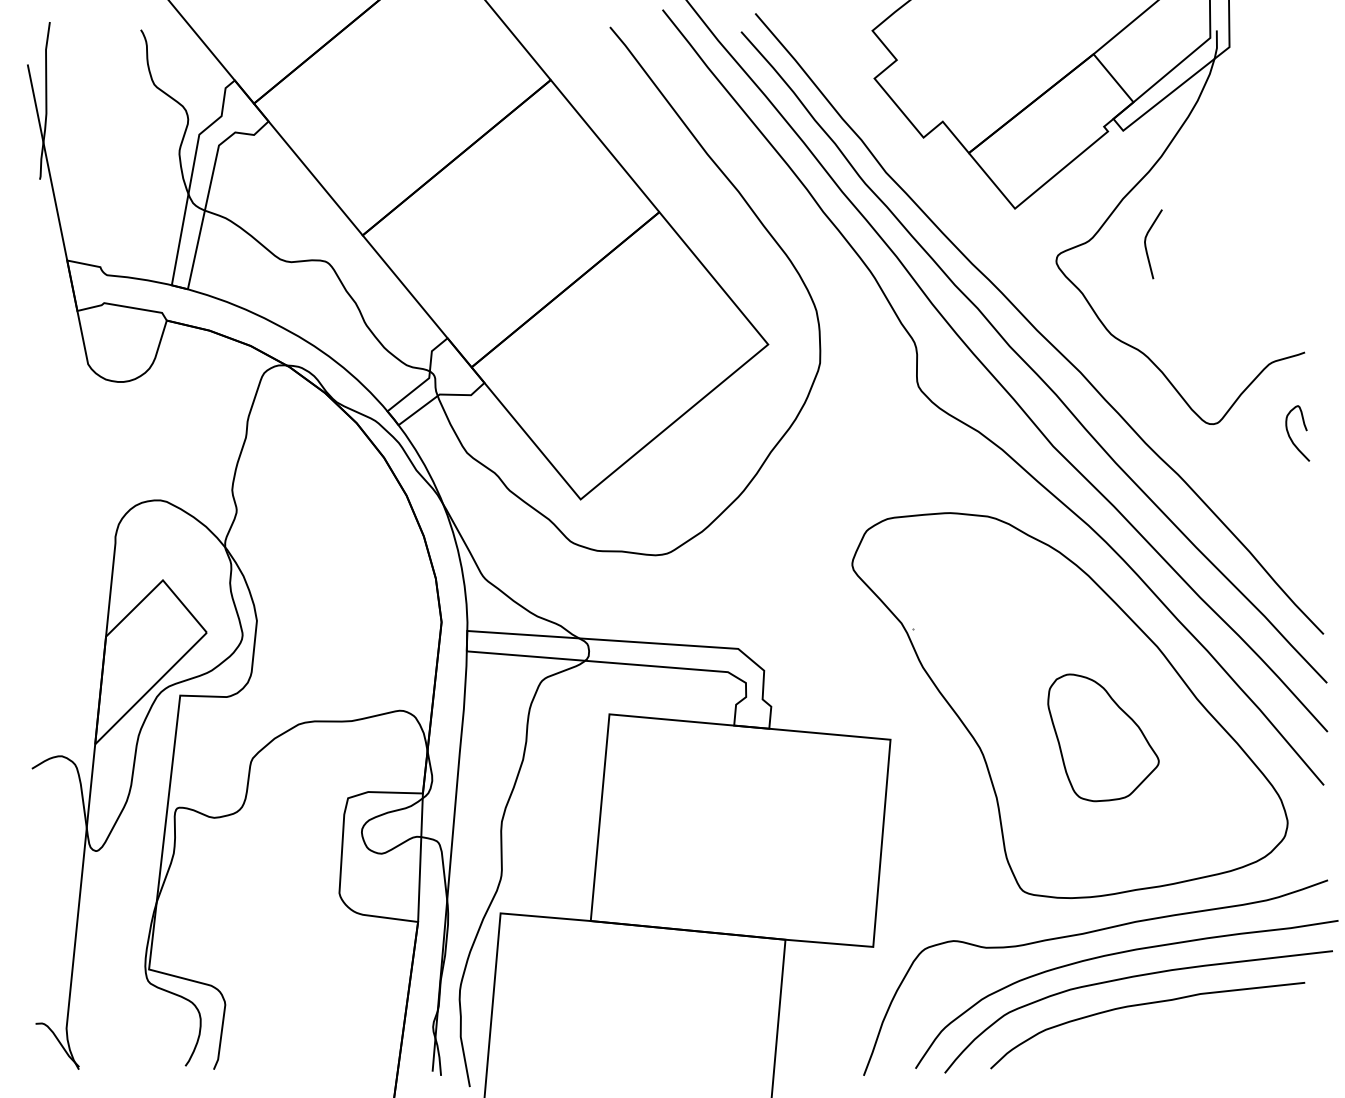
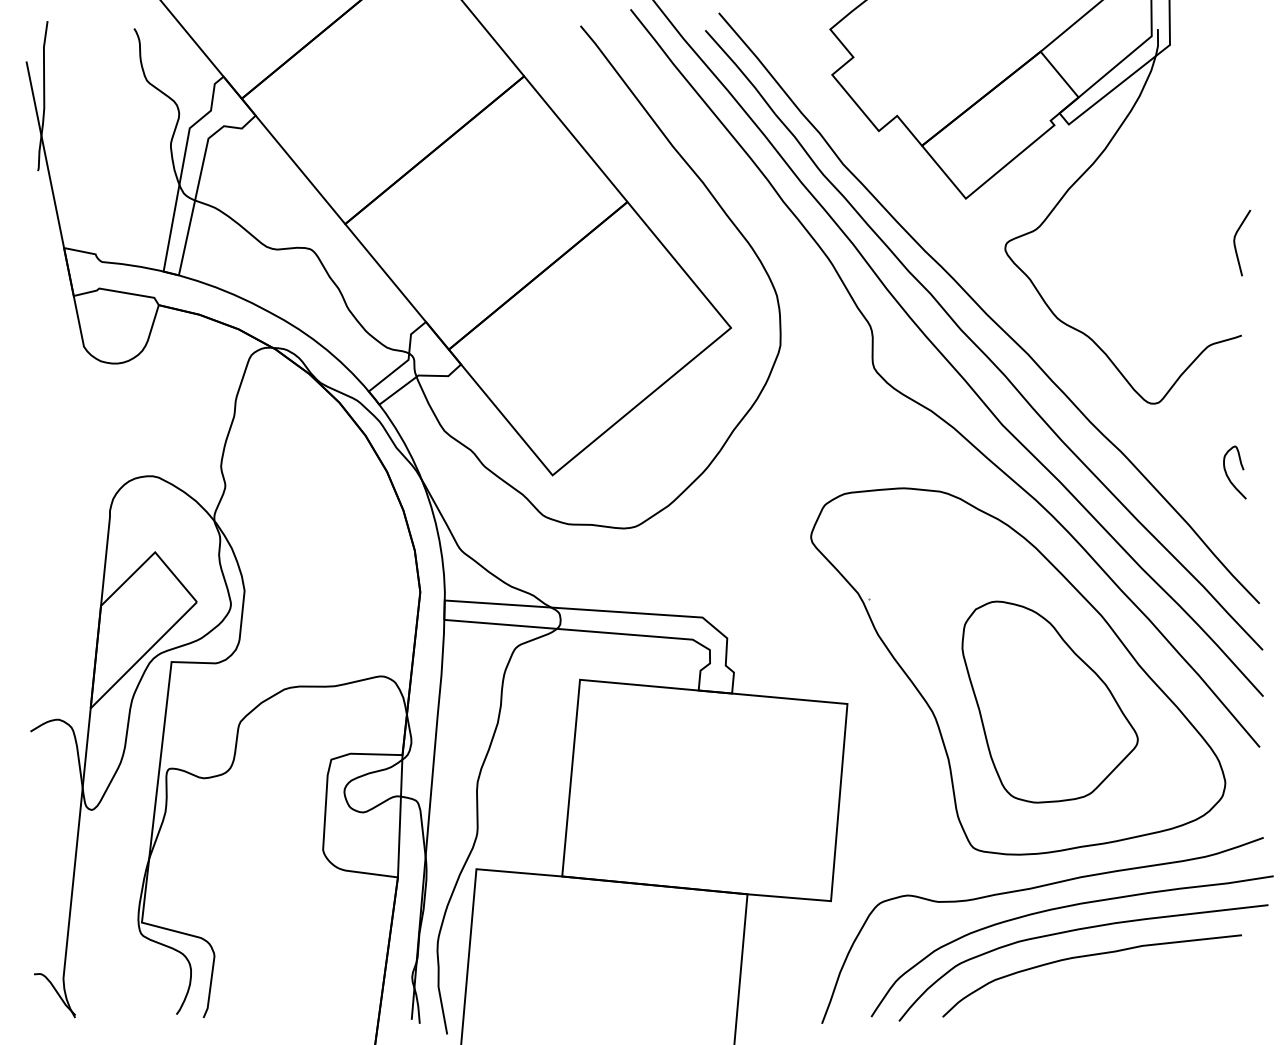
curve: (1146, 244) -> (1235, 243), moved
curve: (1290, 436) -> (1228, 475), moved
part: (1103, 737) -> (1050, 701), size x1.67

